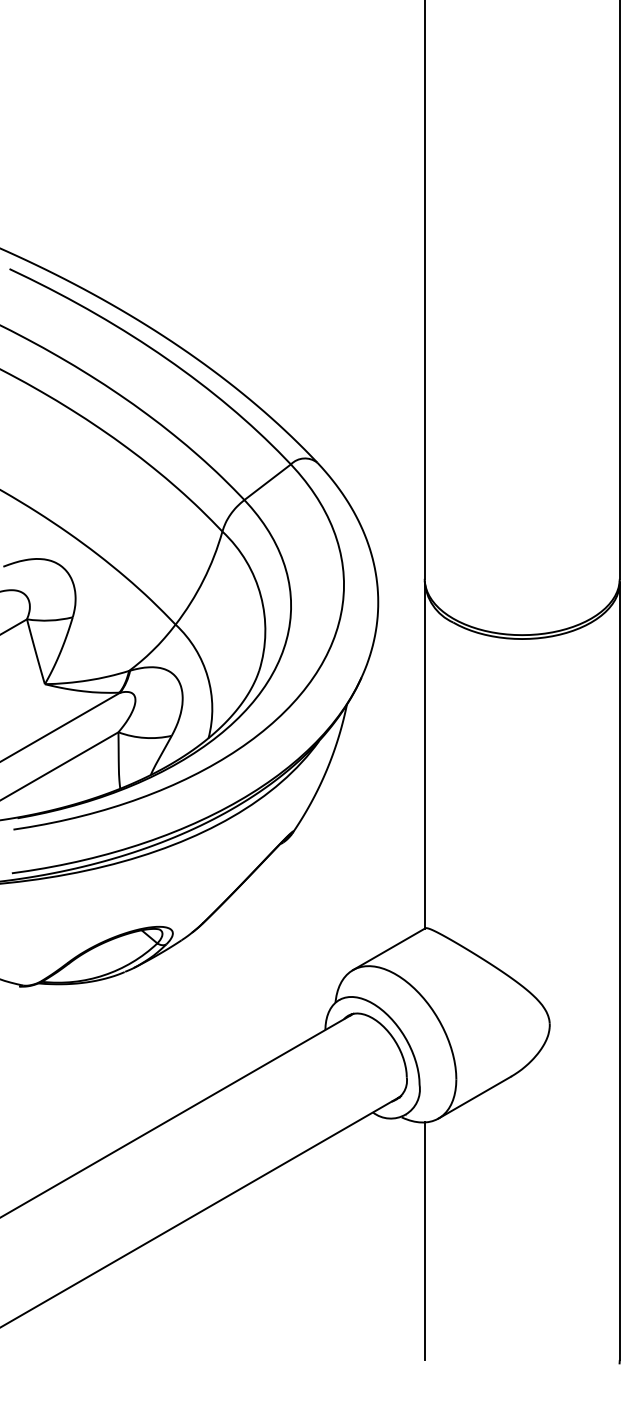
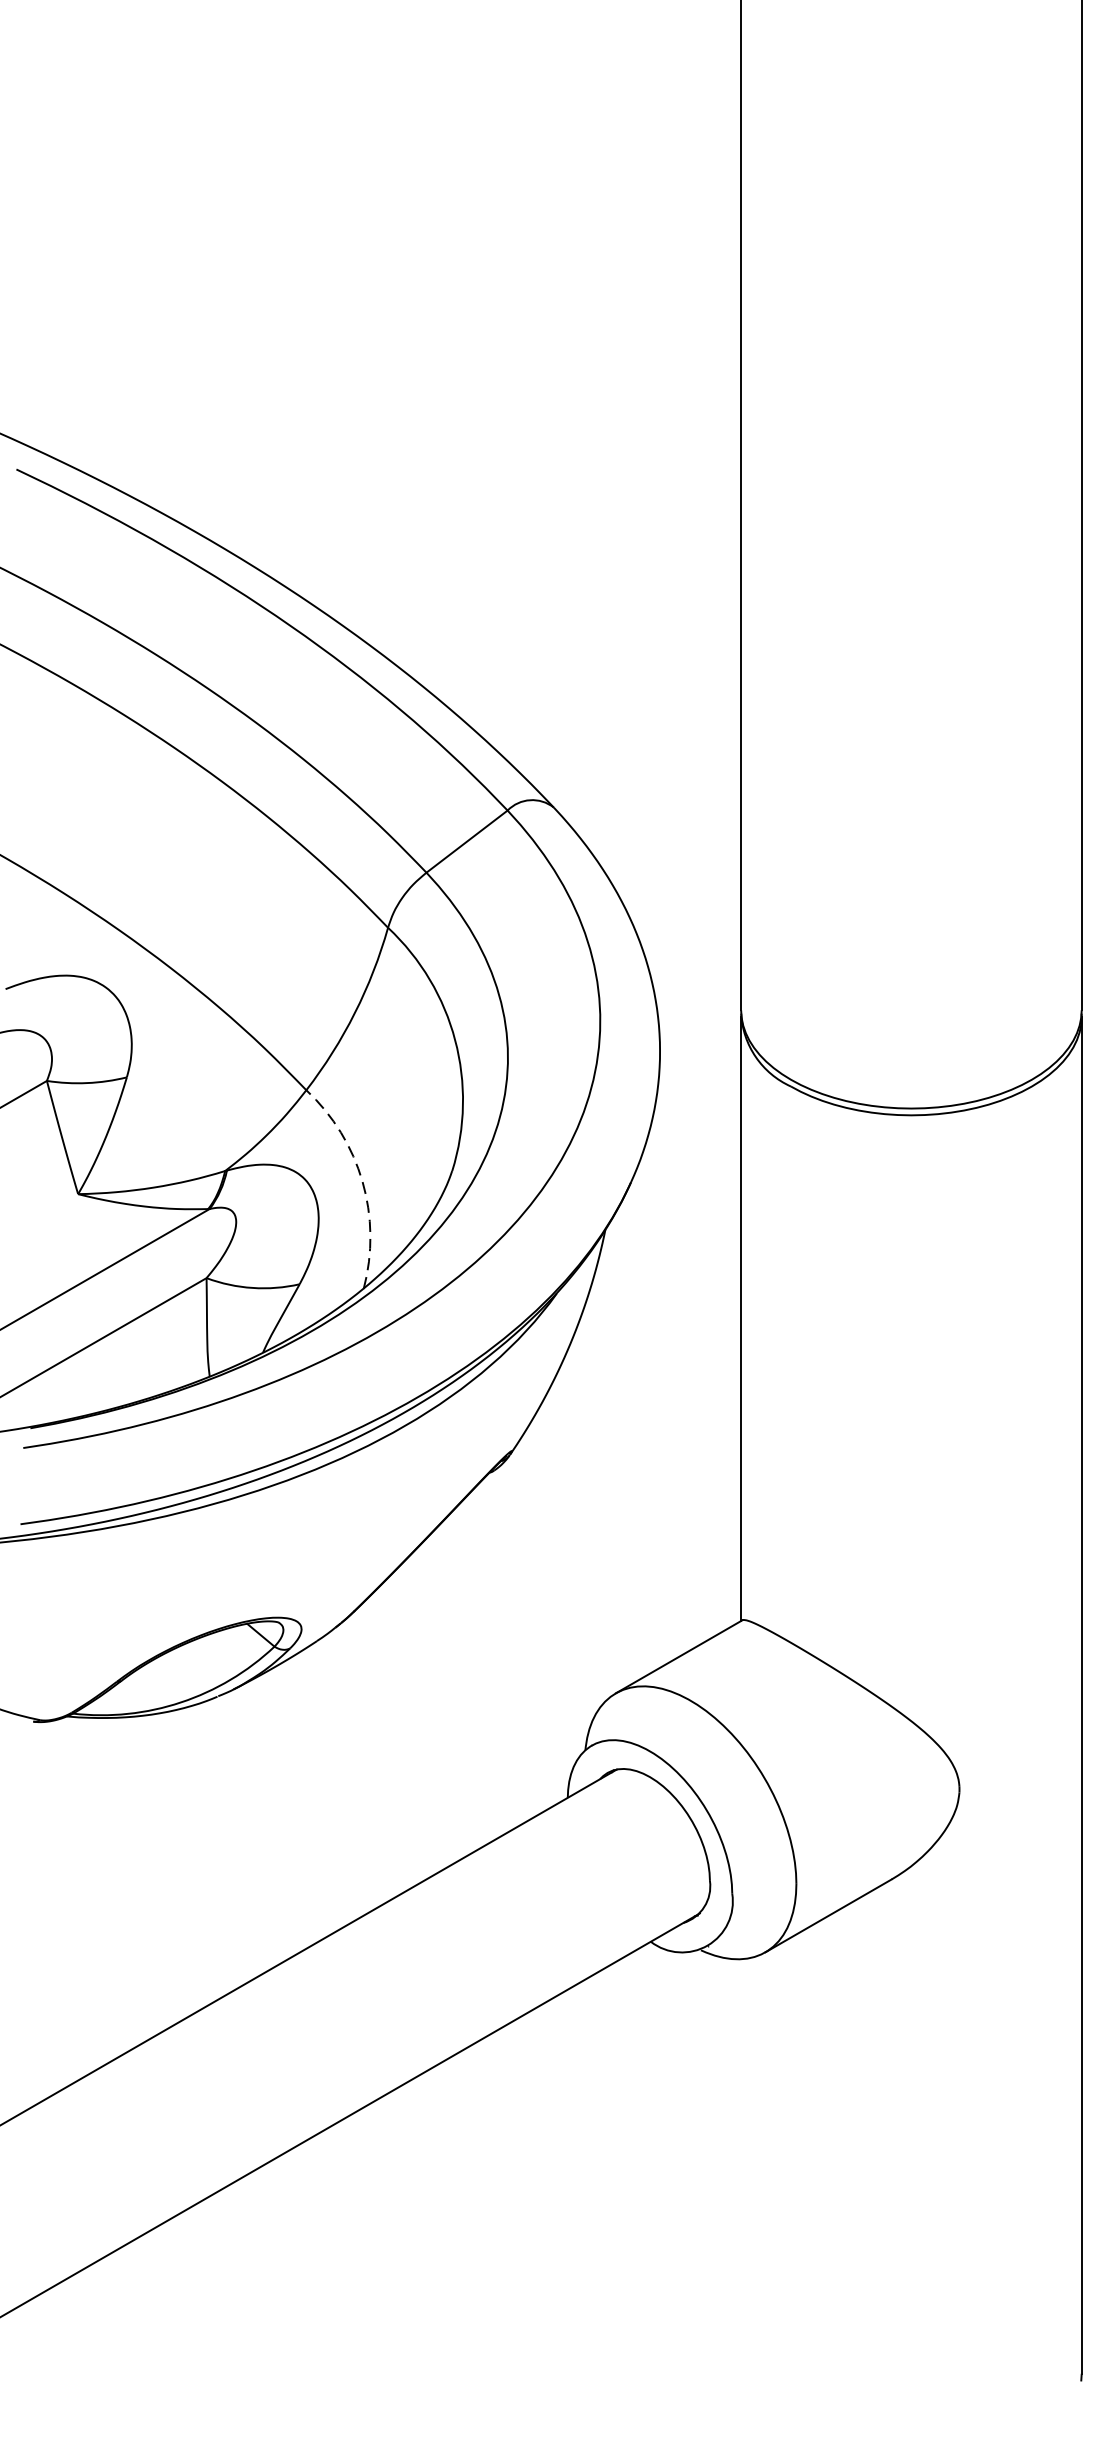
arc: (207, 677) -> (361, 1182), solid -> dashed
line: (424, 1240) -> (740, 2165), removed

